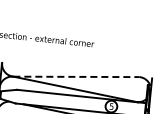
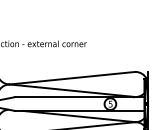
line: (77, 77) -> (73, 78), dashed -> solid

